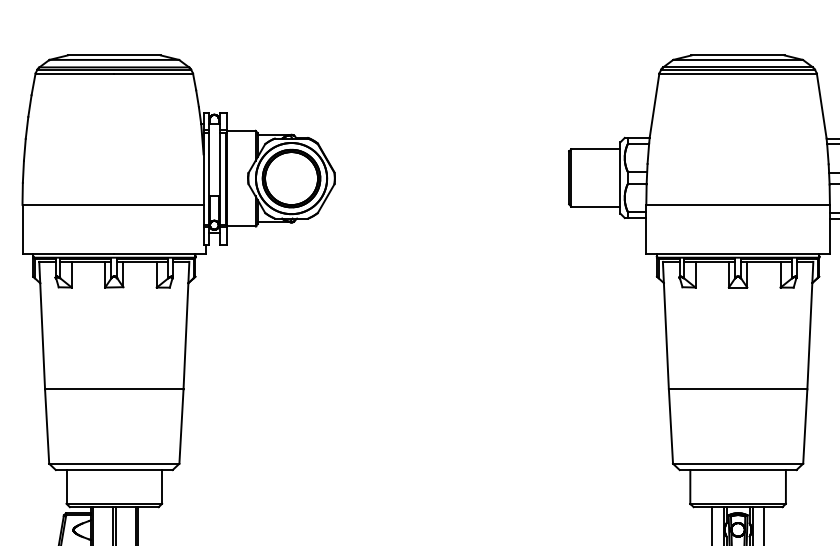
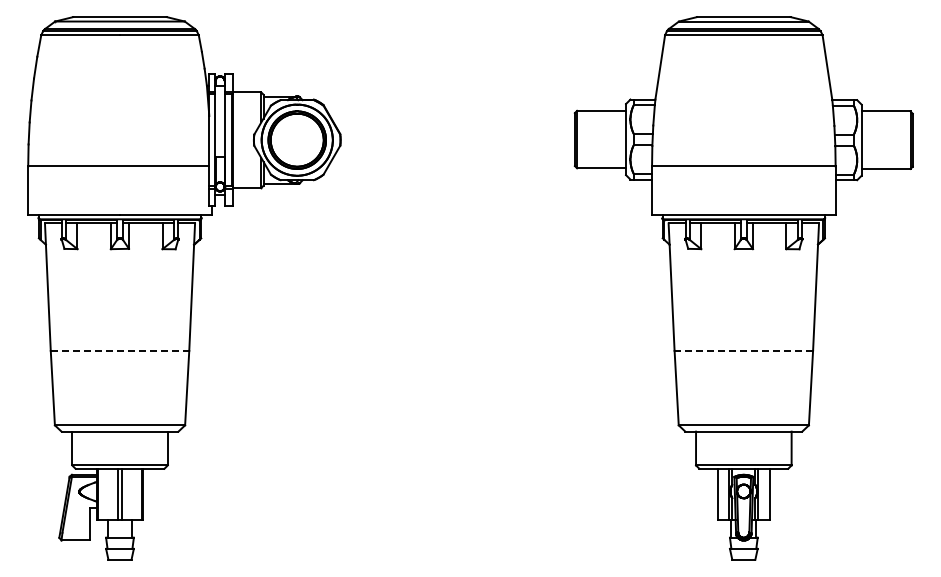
line: (114, 388) -> (120, 350), solid -> dashed
line: (737, 388) -> (743, 350), solid -> dashed

